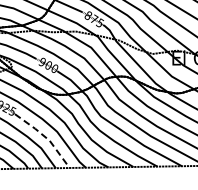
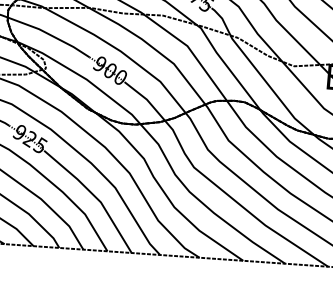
line: (45, 137) -> (94, 196), dashed -> solid

